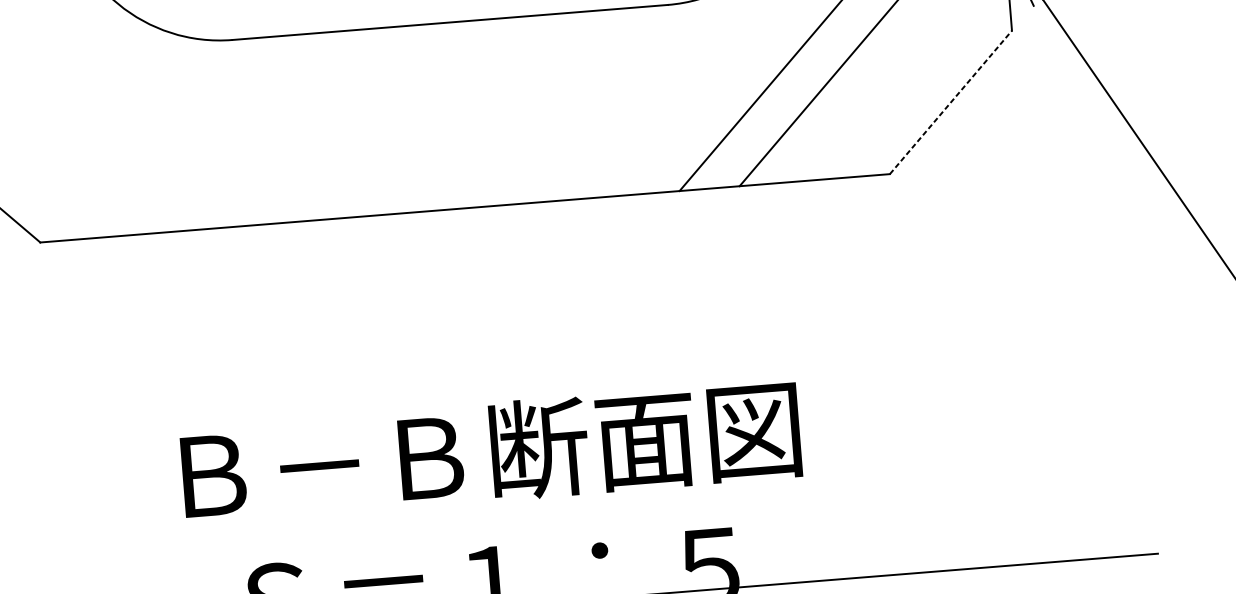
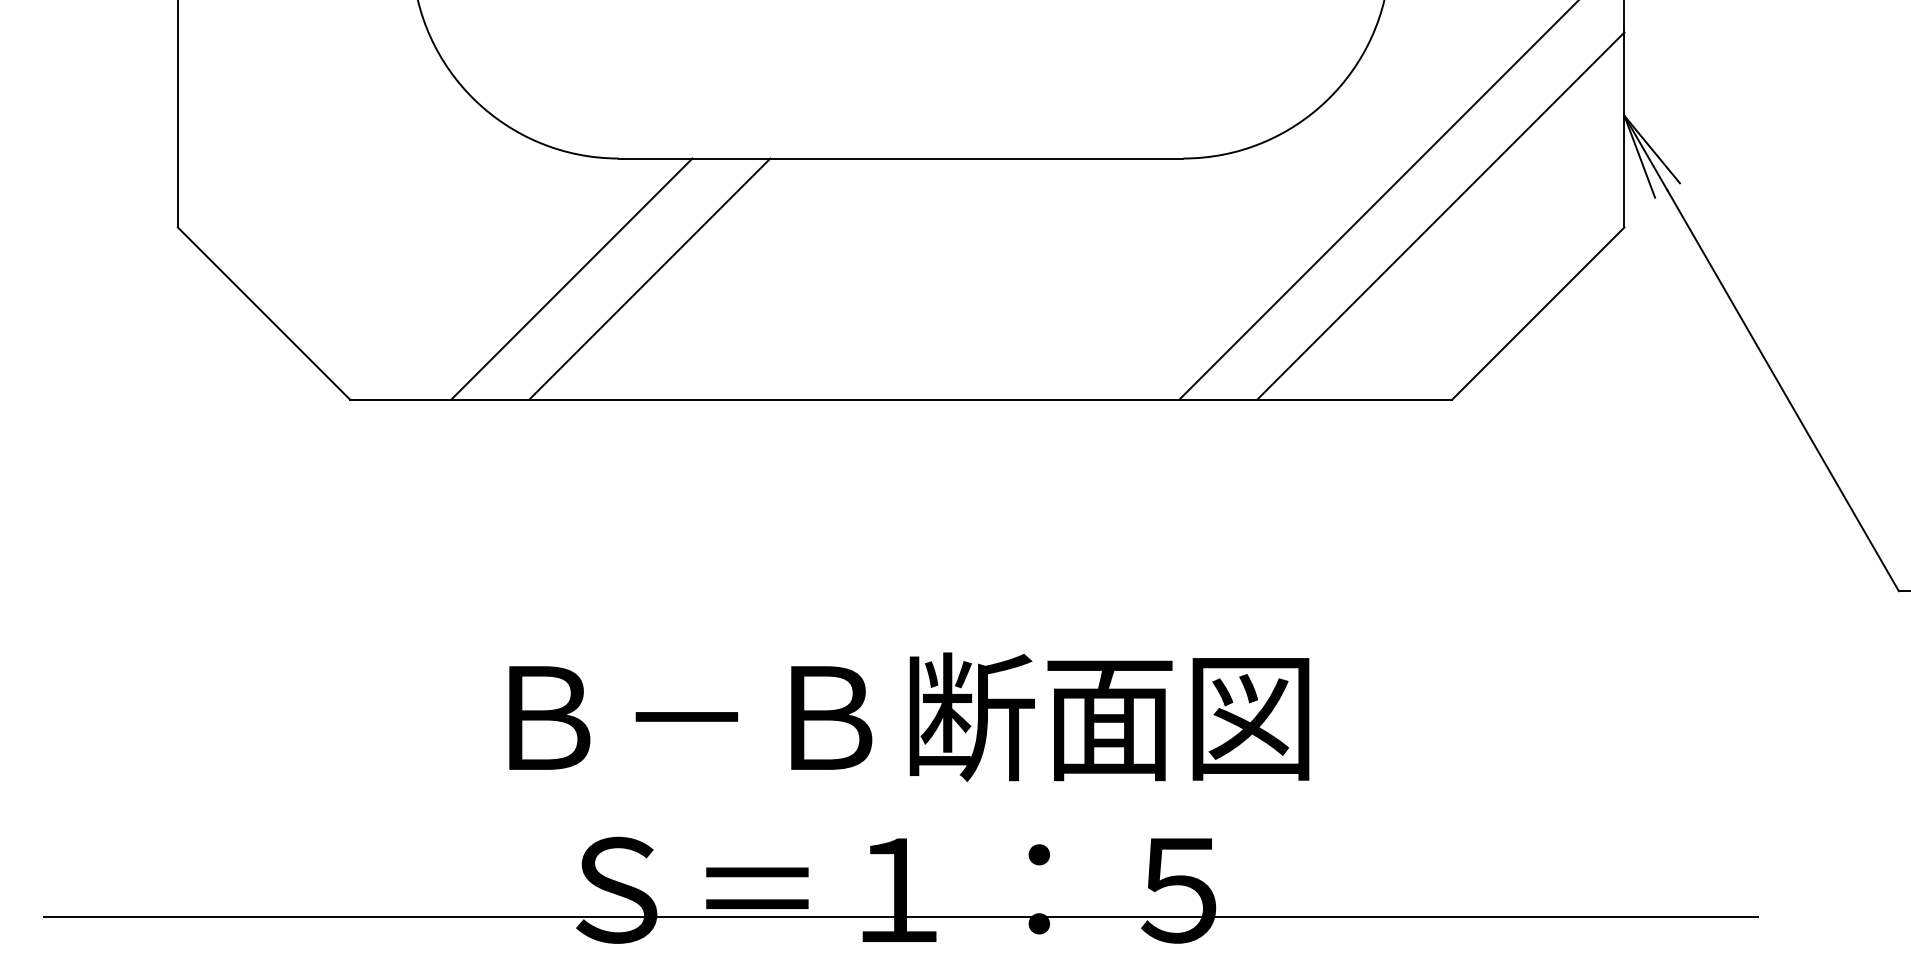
line: (951, 102) -> (1538, 313), dashed -> solid
line: (263, 130) -> (649, 278), added
line: (203, 135) -> (571, 278), added

